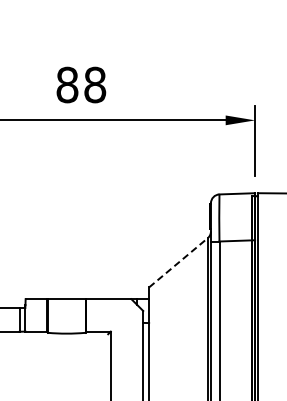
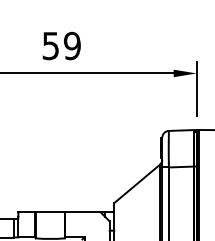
text: (81, 84) -> (61, 45), 88 -> 59
line: (178, 262) -> (137, 183), dashed -> solid

